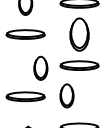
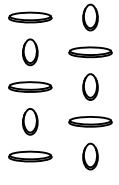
part: (79, 34) -> (90, 86), size x0.71
part: (41, 68) -> (30, 121), moved
part: (67, 95) -> (90, 156), moved

